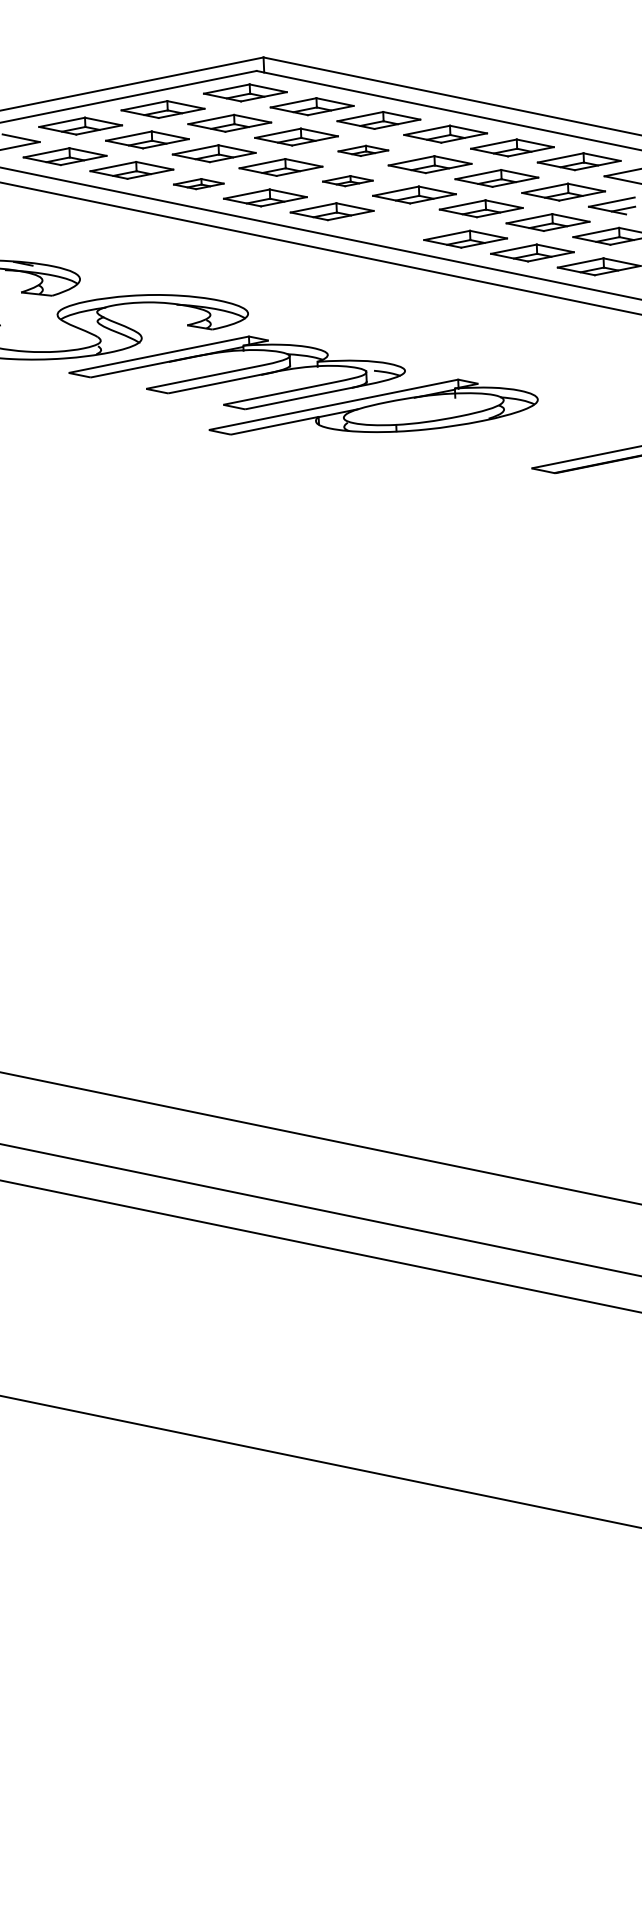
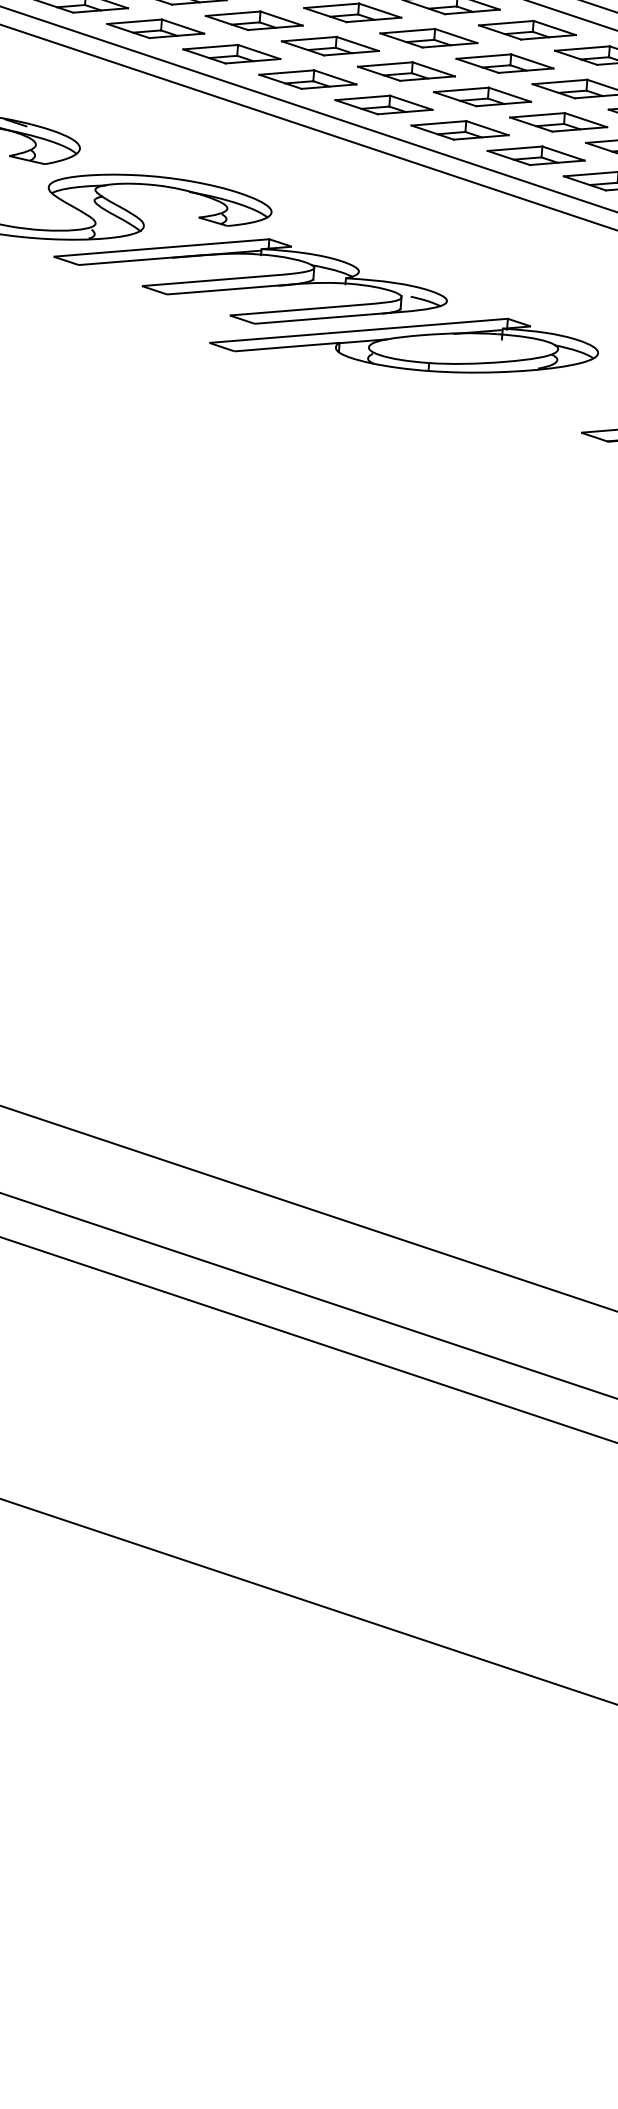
part: (363, 150) -> (429, 37), size x1.67
part: (347, 180) -> (406, 70), size x1.67
part: (198, 183) -> (231, 53), size x1.67
part: (398, 225) -> (459, 130), added

